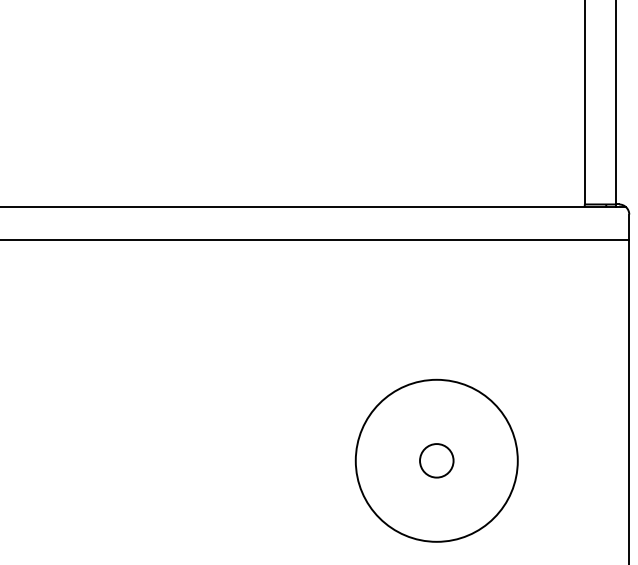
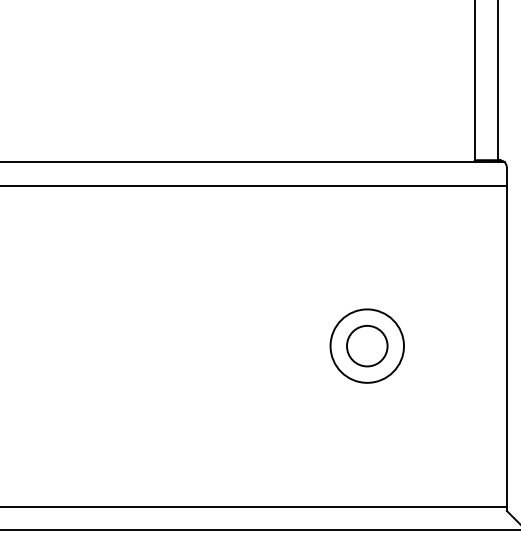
circle: (437, 459) -> (367, 345), size x0.62
circle: (437, 459) -> (367, 345), size x1.67

